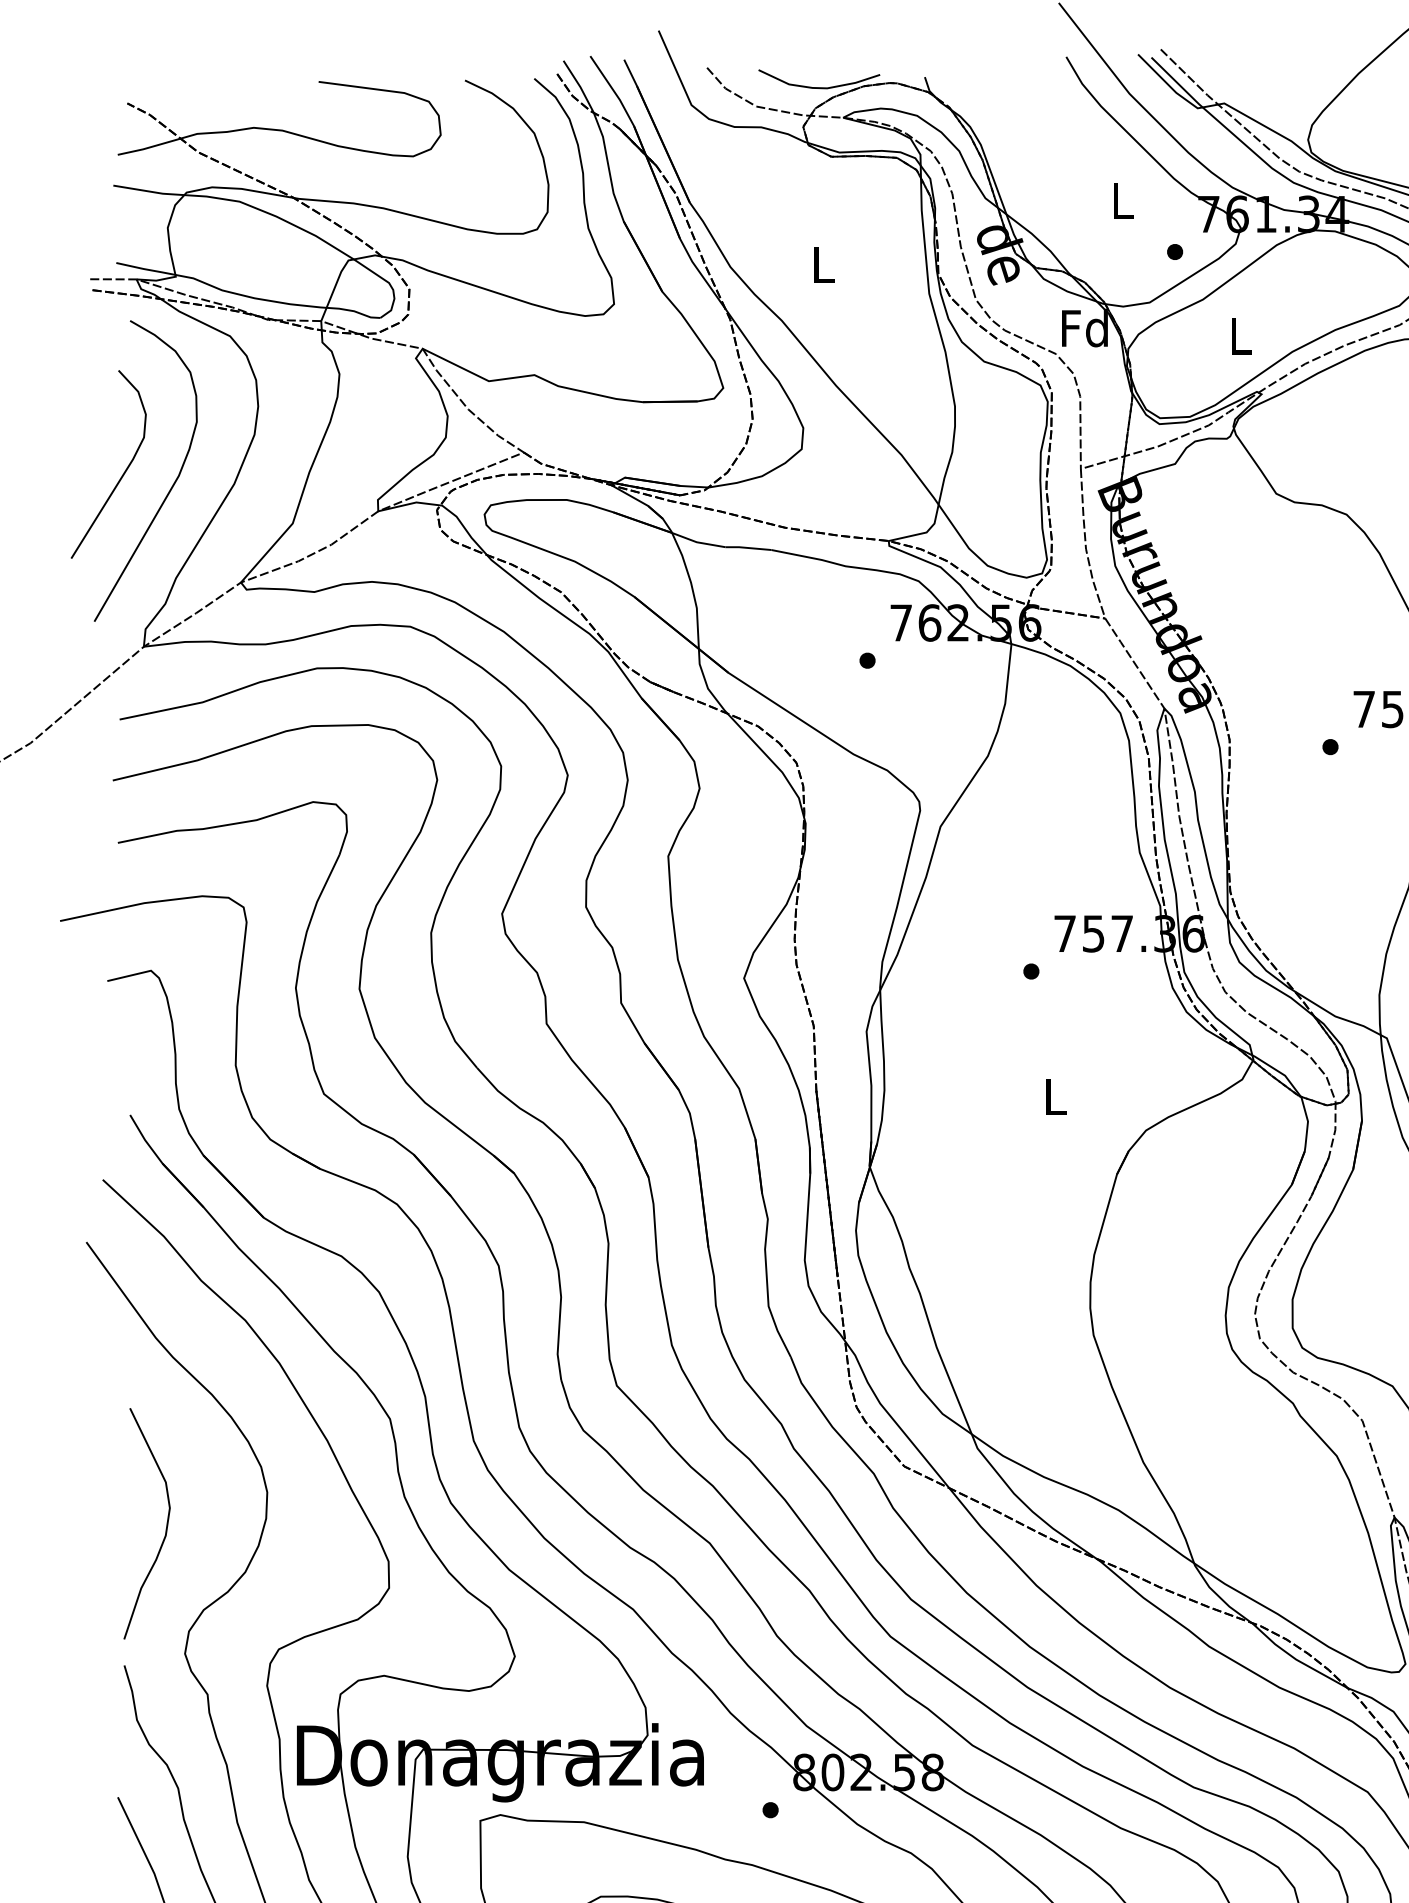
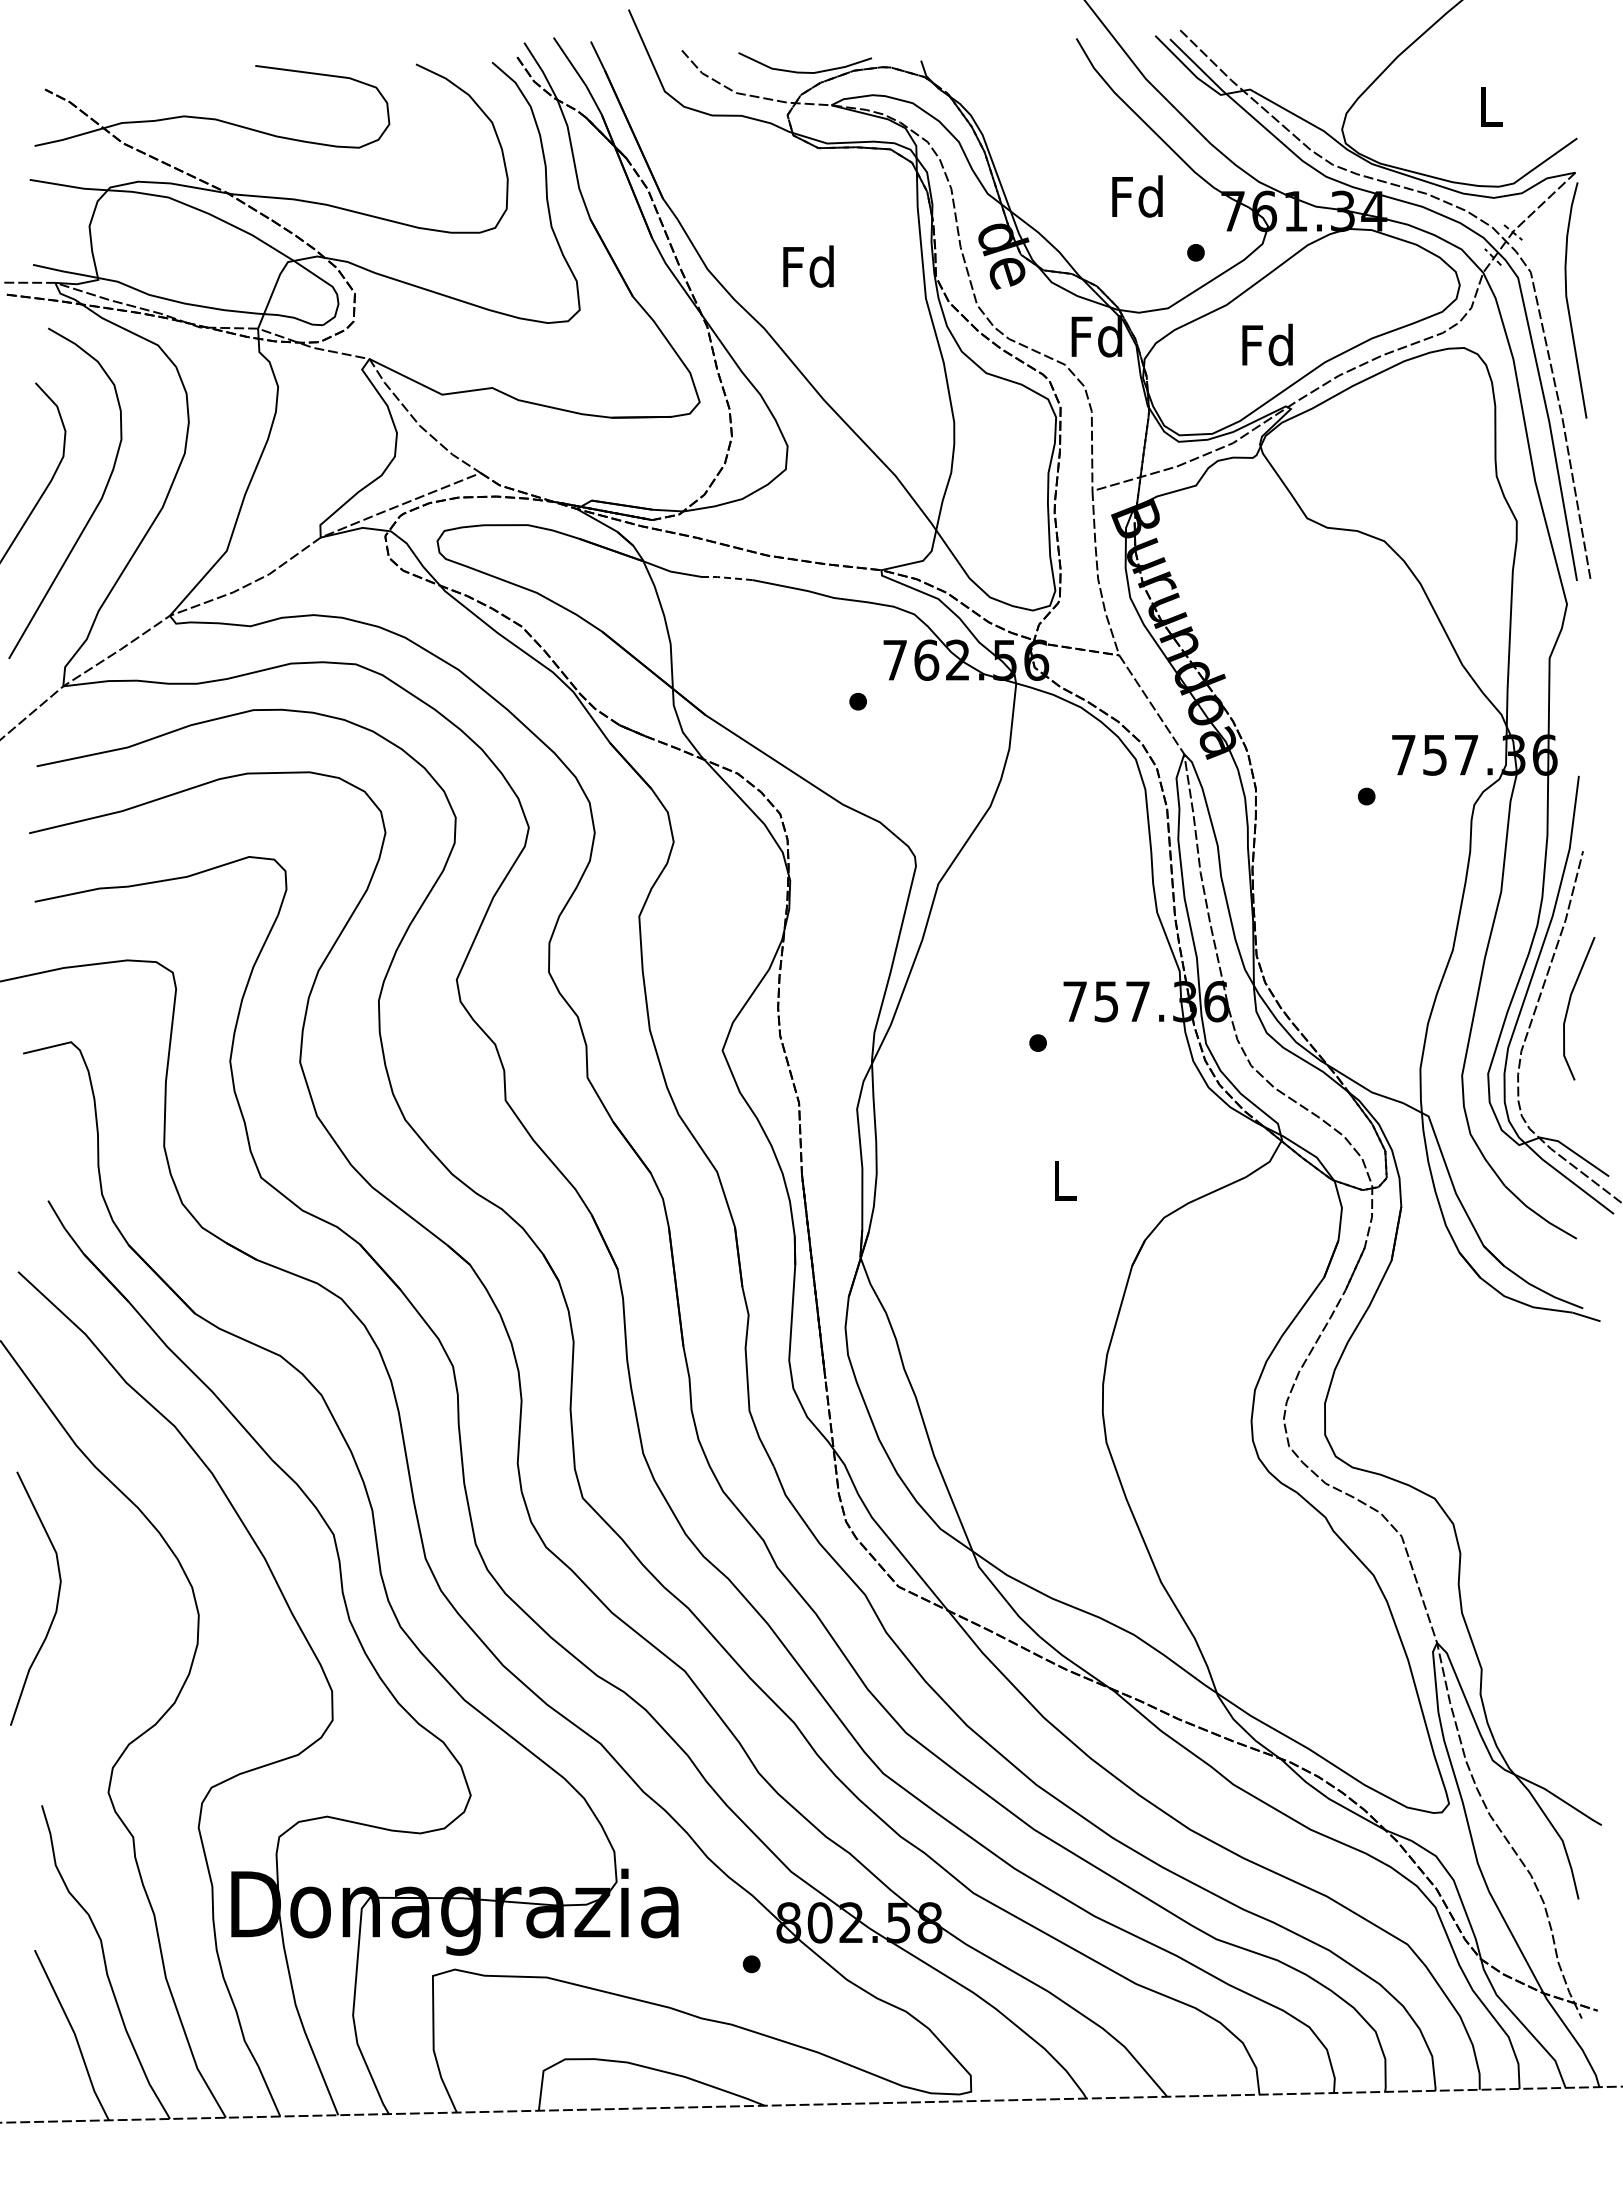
text: (1121, 200) -> (1137, 196), L -> Fd
text: (822, 264) -> (808, 266), L -> Fd
text: (1240, 335) -> (1267, 344), L -> Fd
line: (747, 547) -> (726, 577), solid -> dashed
curve: (165, 1527) -> (56, 1602), moved

